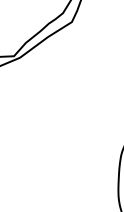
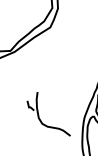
part: (57, 154) -> (40, 118), added

